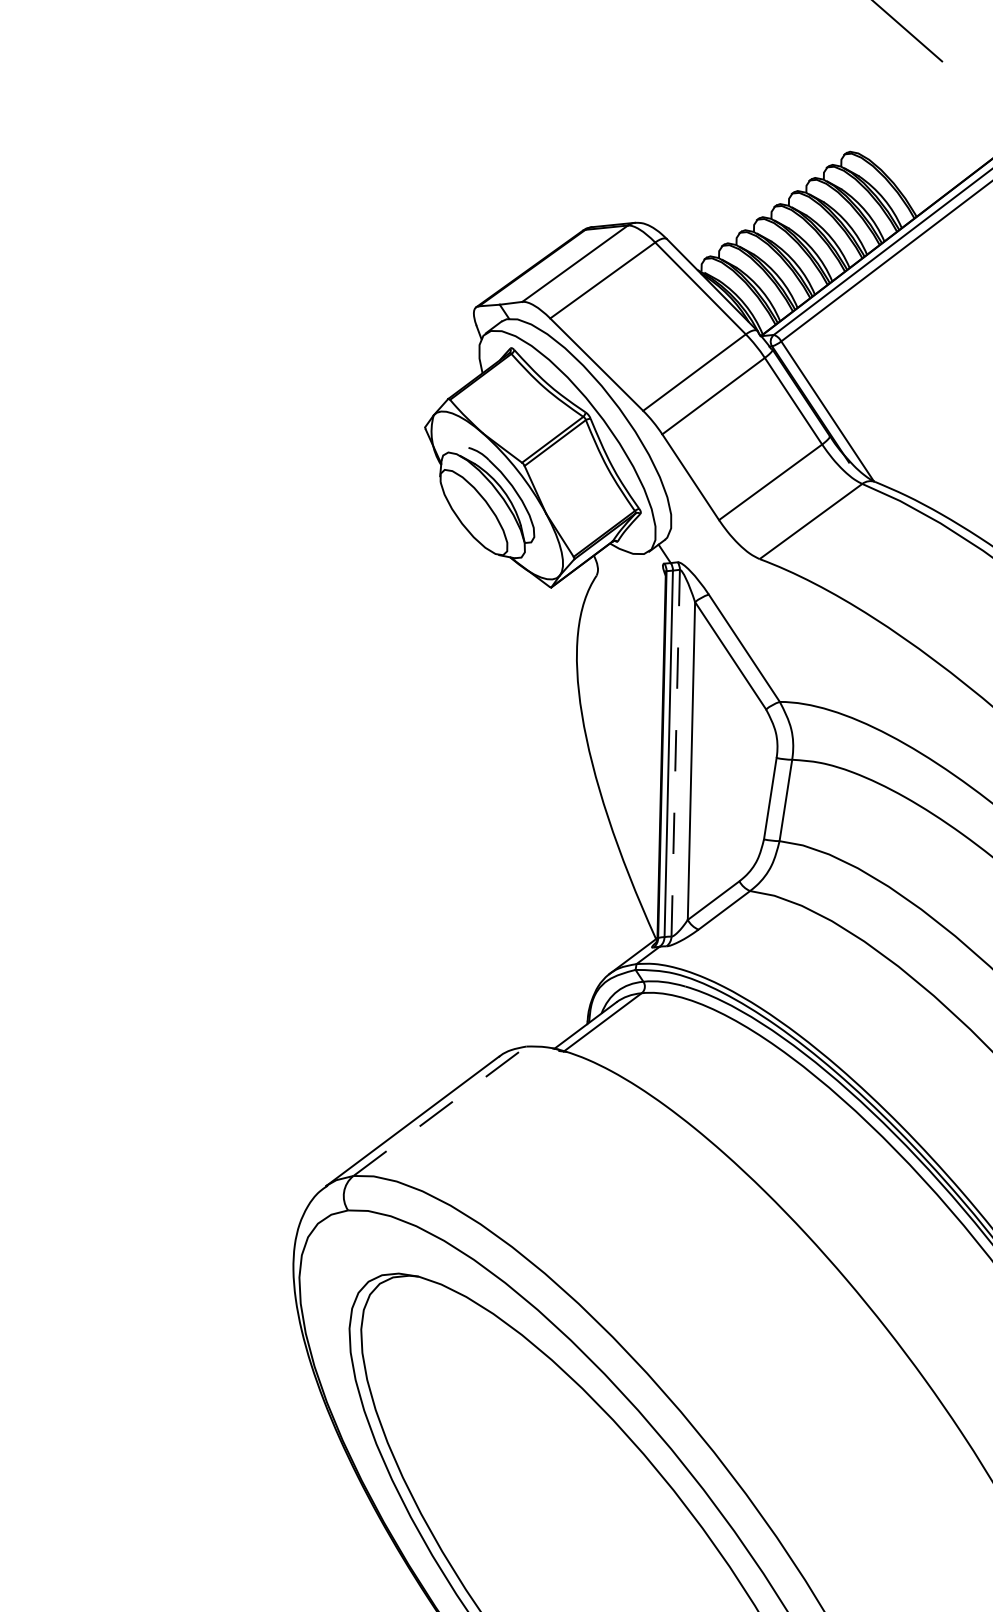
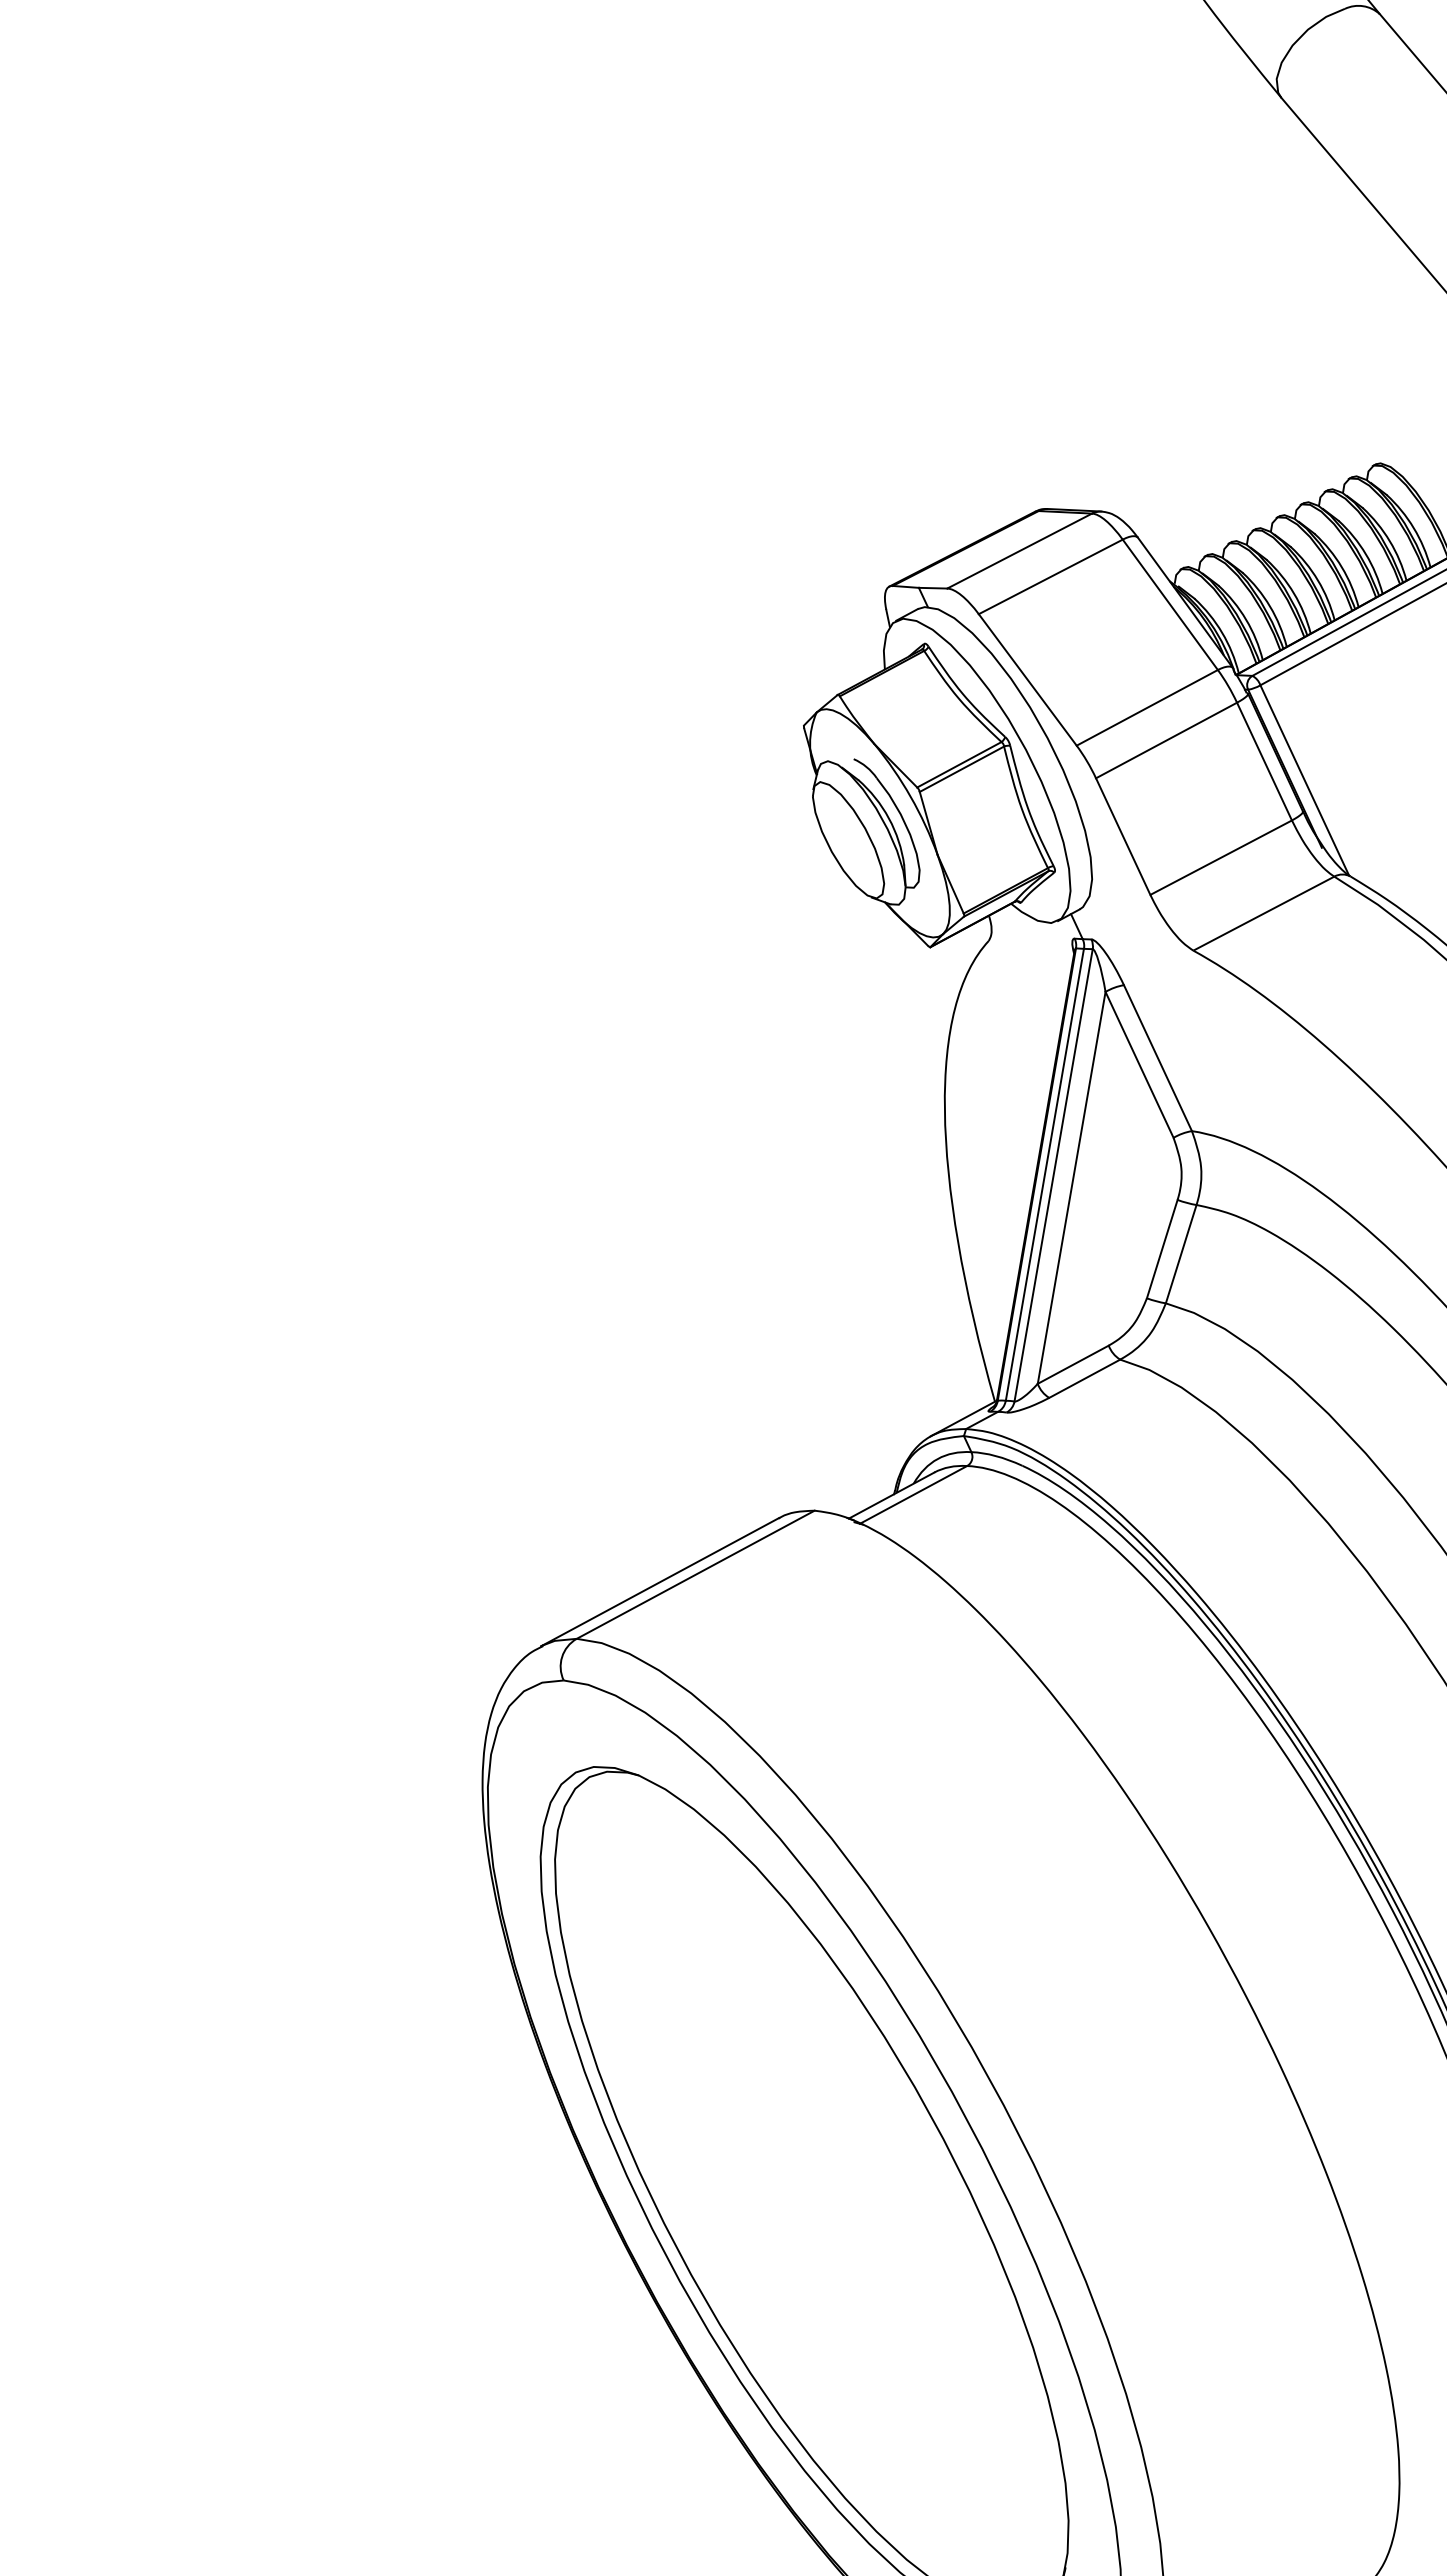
line: (675, 752) -> (1053, 1174), dashed -> solid
line: (440, 1110) -> (696, 1574), dashed -> solid

